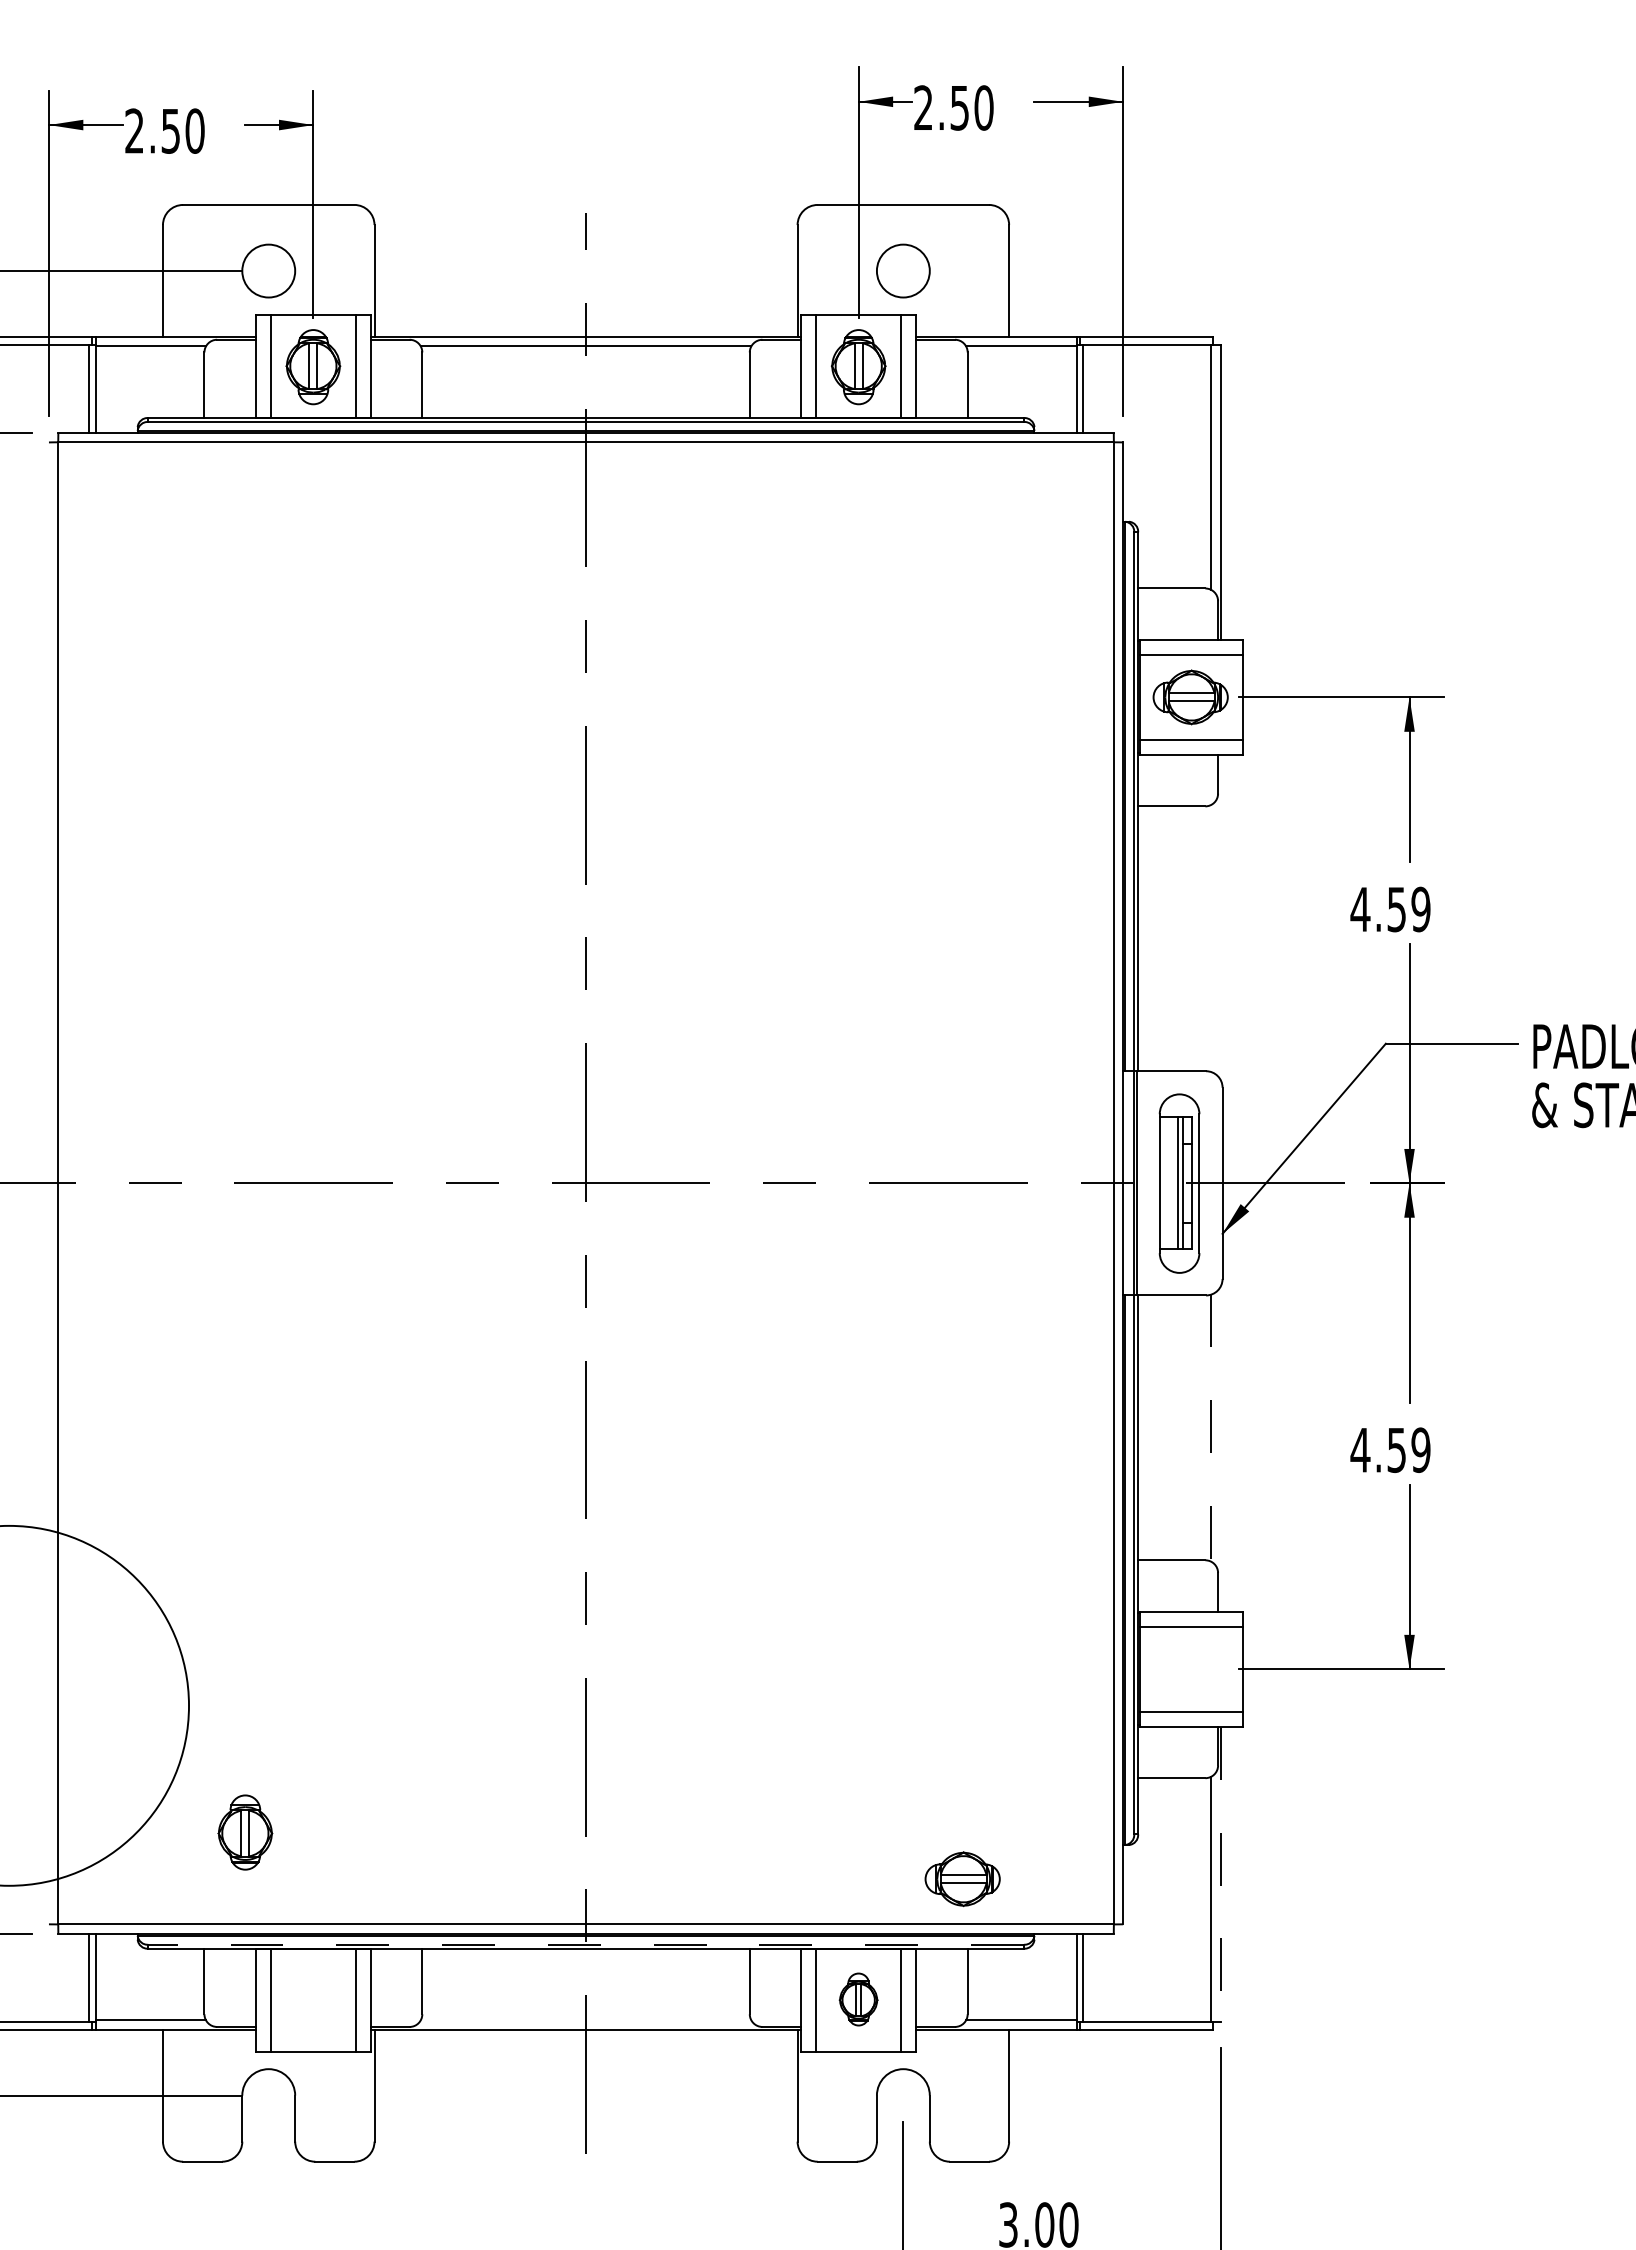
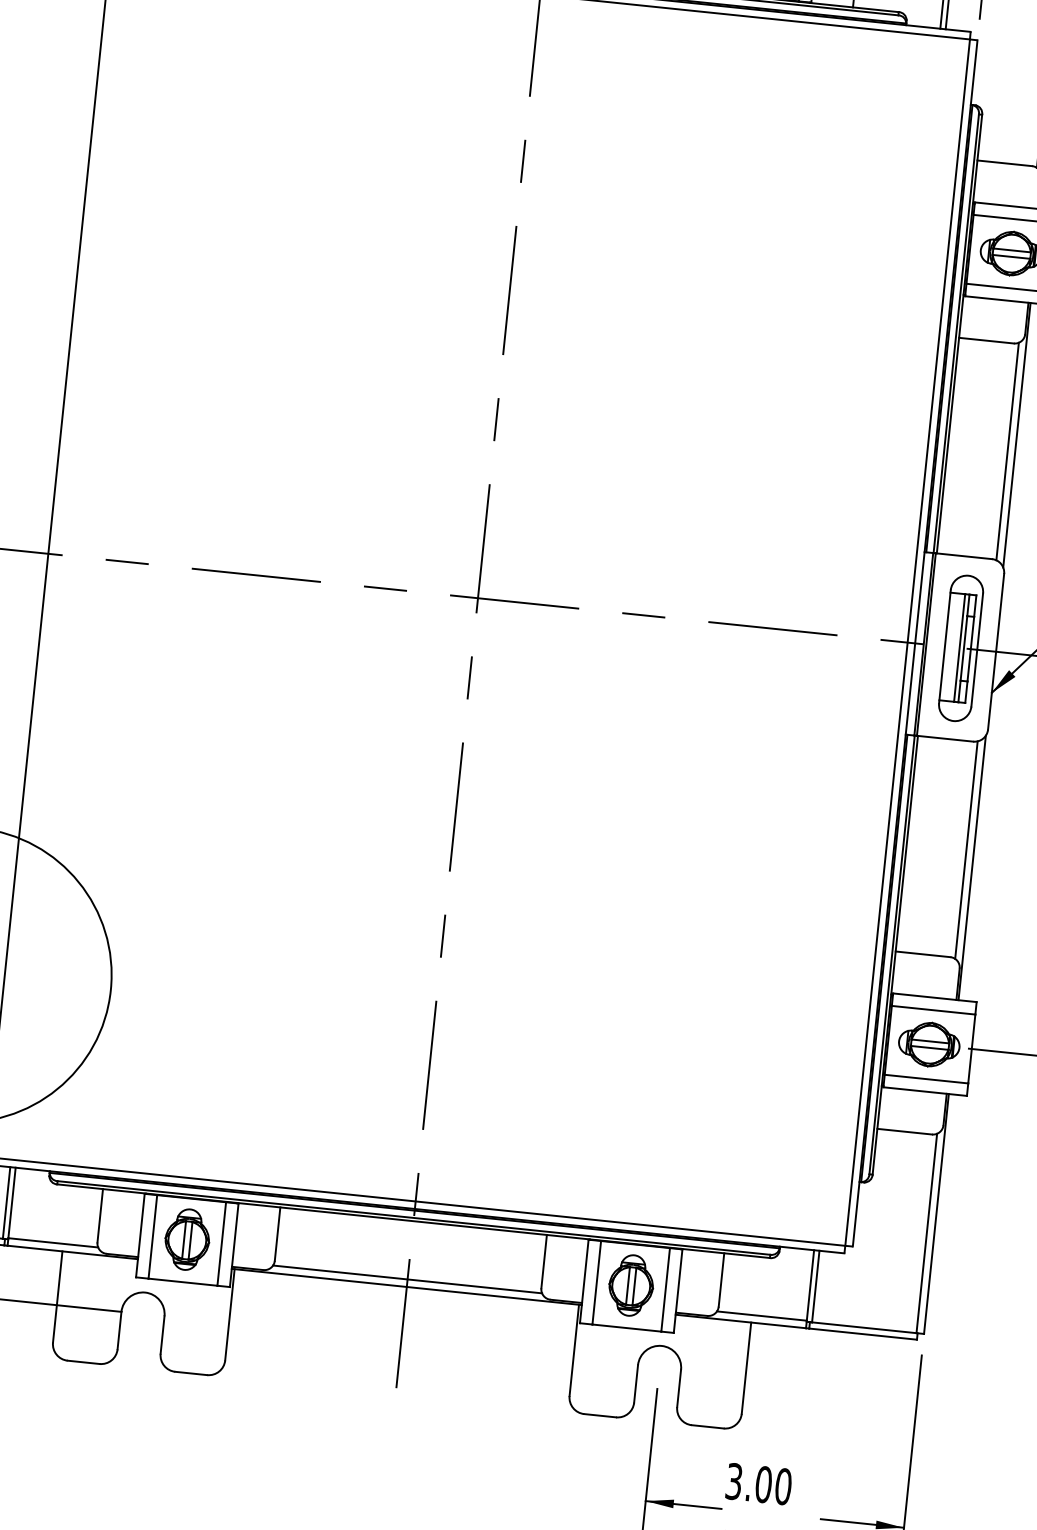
line: (1220, 917) -> (1016, 435), added
line: (1211, 938) -> (1007, 451), added
line: (1211, 1428) -> (966, 850), dashed -> solid
line: (1220, 1448) -> (972, 867), added
part: (245, 1832) -> (187, 1239), moved
line: (1220, 1874) -> (936, 1214), dashed -> solid
part: (962, 1879) -> (929, 1044), moved
line: (586, 1944) -> (414, 1217), dashed -> solid
part: (858, 1999) -> (631, 1285), size x1.43
line: (585, 2020) -> (407, 1279), added

